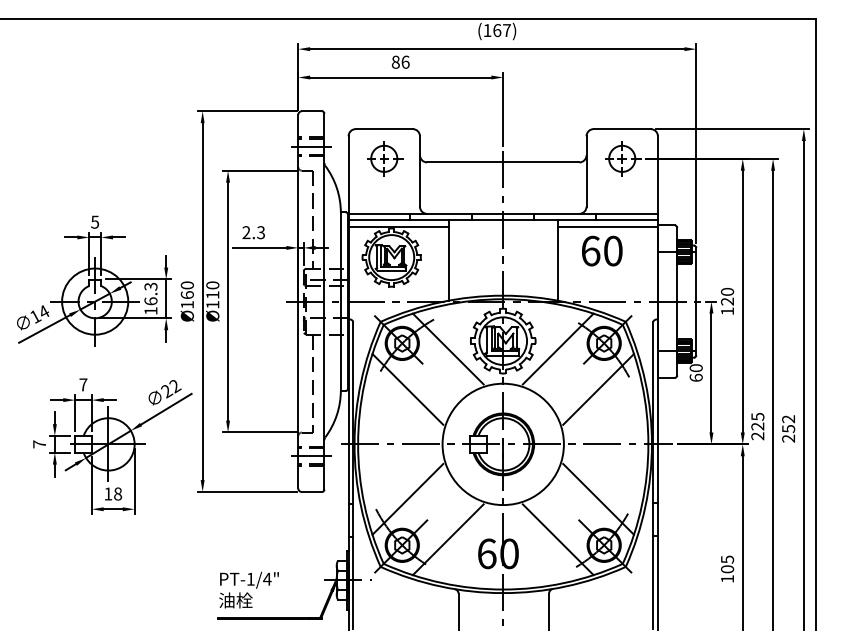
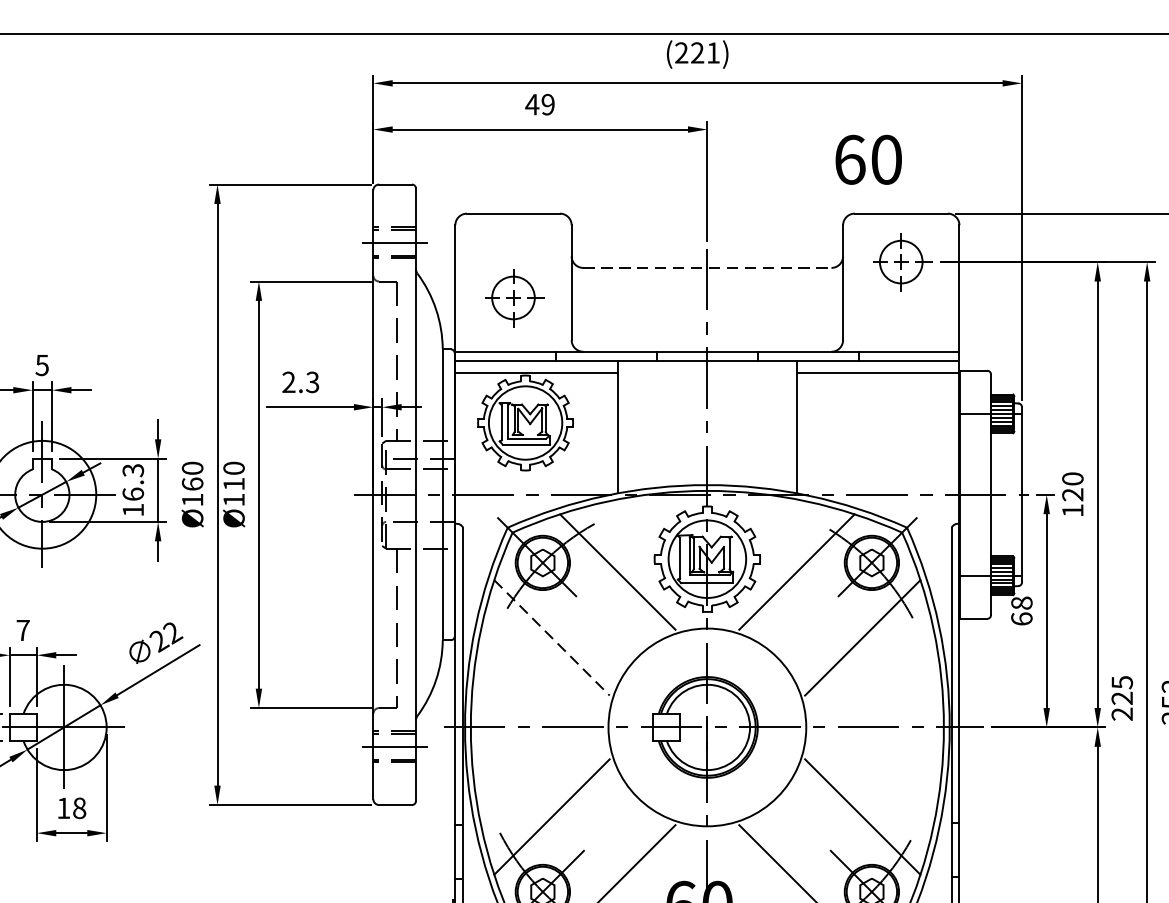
text: (496, 30) -> (696, 52), (167) -> (221)
text: (400, 61) -> (539, 103), 86 -> 49
part: (385, 158) -> (515, 297), moved
line: (503, 162) -> (707, 268), solid -> dashed
text: (602, 250) -> (869, 158), moved
text: (696, 368) -> (1022, 603), 60 -> 68
line: (408, 389) -> (552, 637), solid -> dashed

